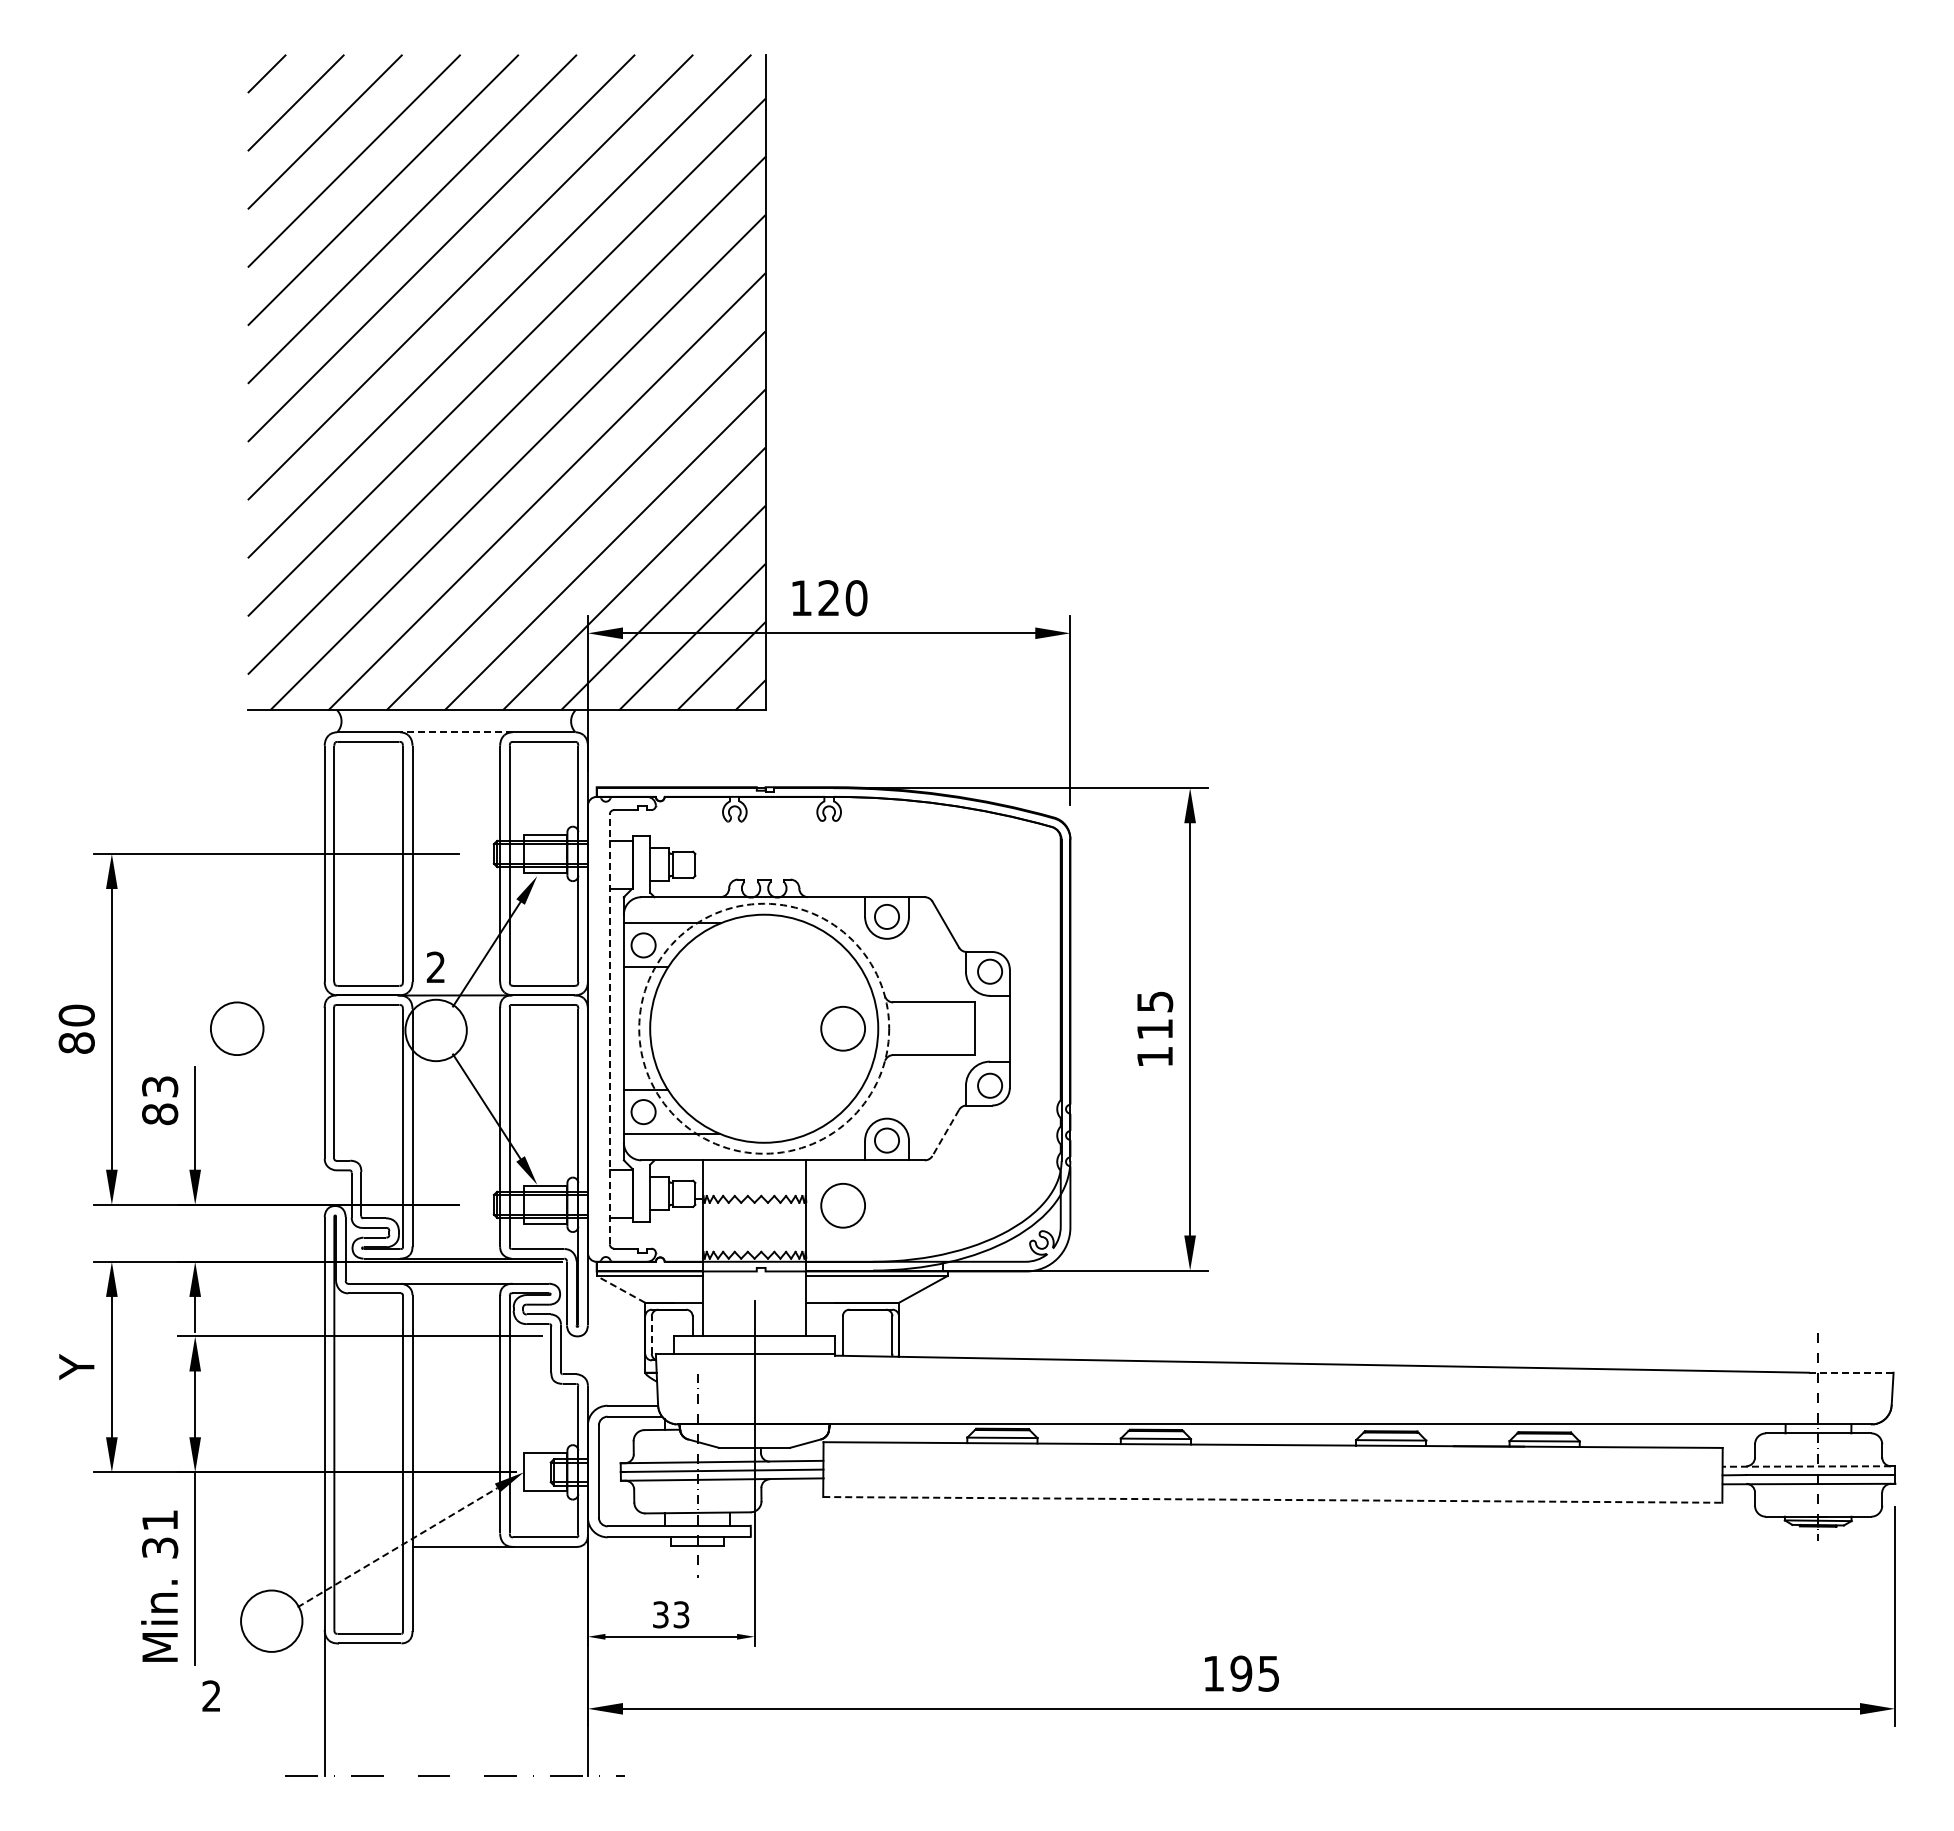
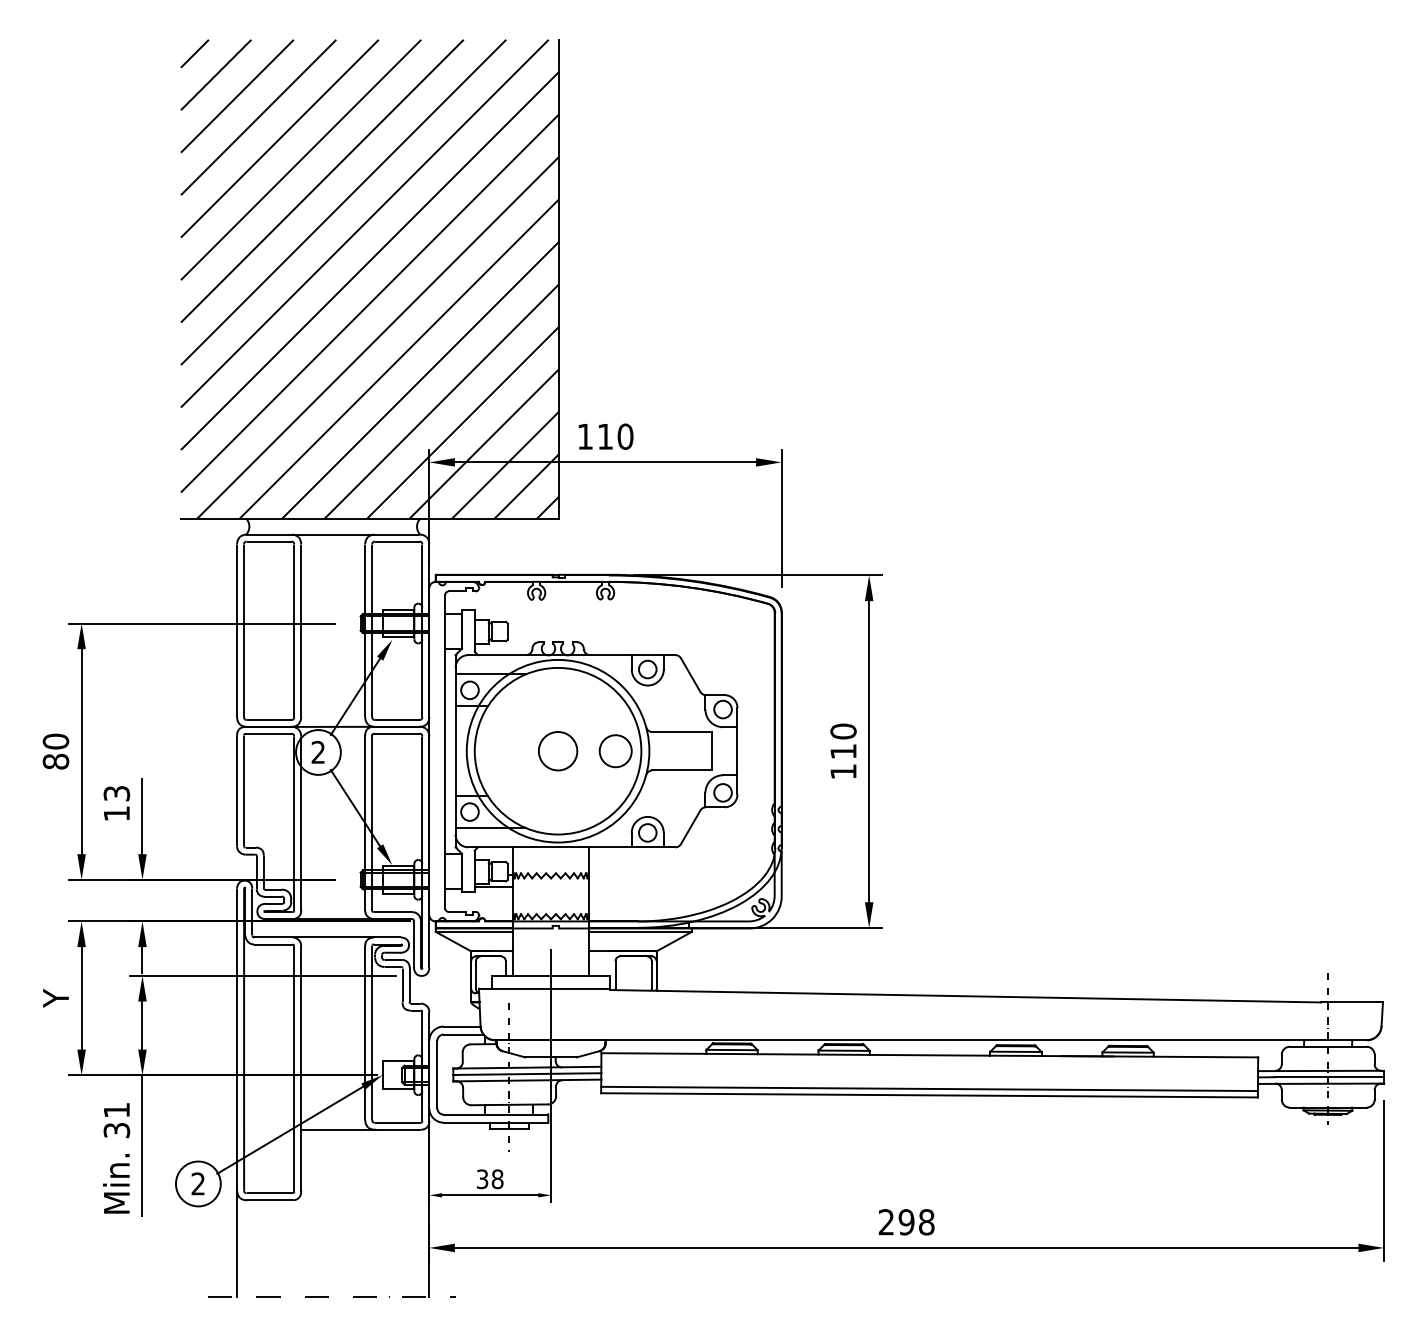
text: (828, 597) -> (605, 436), 120 -> 110
line: (455, 732) -> (332, 534), dashed -> solid
text: (435, 966) -> (317, 751), moved
text: (1155, 1001) -> (843, 731), 115 -> 110
circle: (237, 1028) -> (558, 751), moved
circle: (764, 1028) -> (558, 751), dashed -> solid
line: (609, 1029) -> (445, 751), dashed -> solid
text: (160, 1114) -> (117, 813), 83 -> 13
line: (945, 1132) -> (690, 826), dashed -> solid
circle: (842, 1205) -> (615, 880), removed
line: (676, 1215) -> (494, 887), added
line: (620, 1289) -> (453, 941), dashed -> solid
line: (651, 1335) -> (475, 975), dashed -> solid
line: (1851, 1372) -> (1352, 1002), dashed -> solid
line: (1806, 1466) -> (1319, 1070), dashed -> solid
line: (1272, 1490) -> (929, 1088), added
line: (1272, 1499) -> (929, 1095), dashed -> solid
line: (397, 1547) -> (290, 1130), dashed -> solid
text: (681, 1614) -> (497, 1179), 33 -> 38
text: (1241, 1673) -> (906, 1222), 195 -> 298
text: (210, 1695) -> (197, 1183), moved

